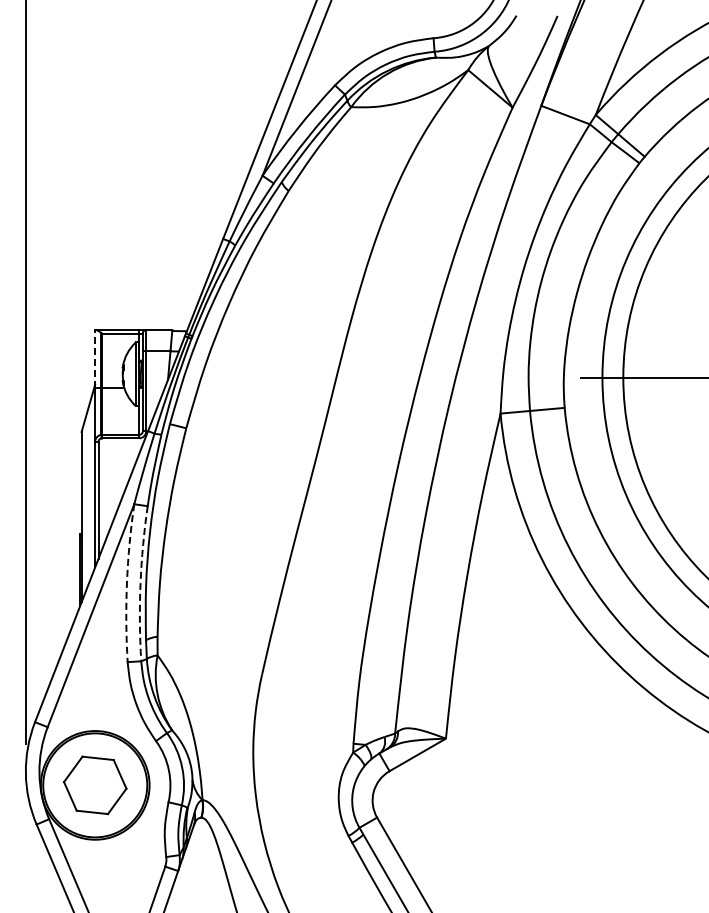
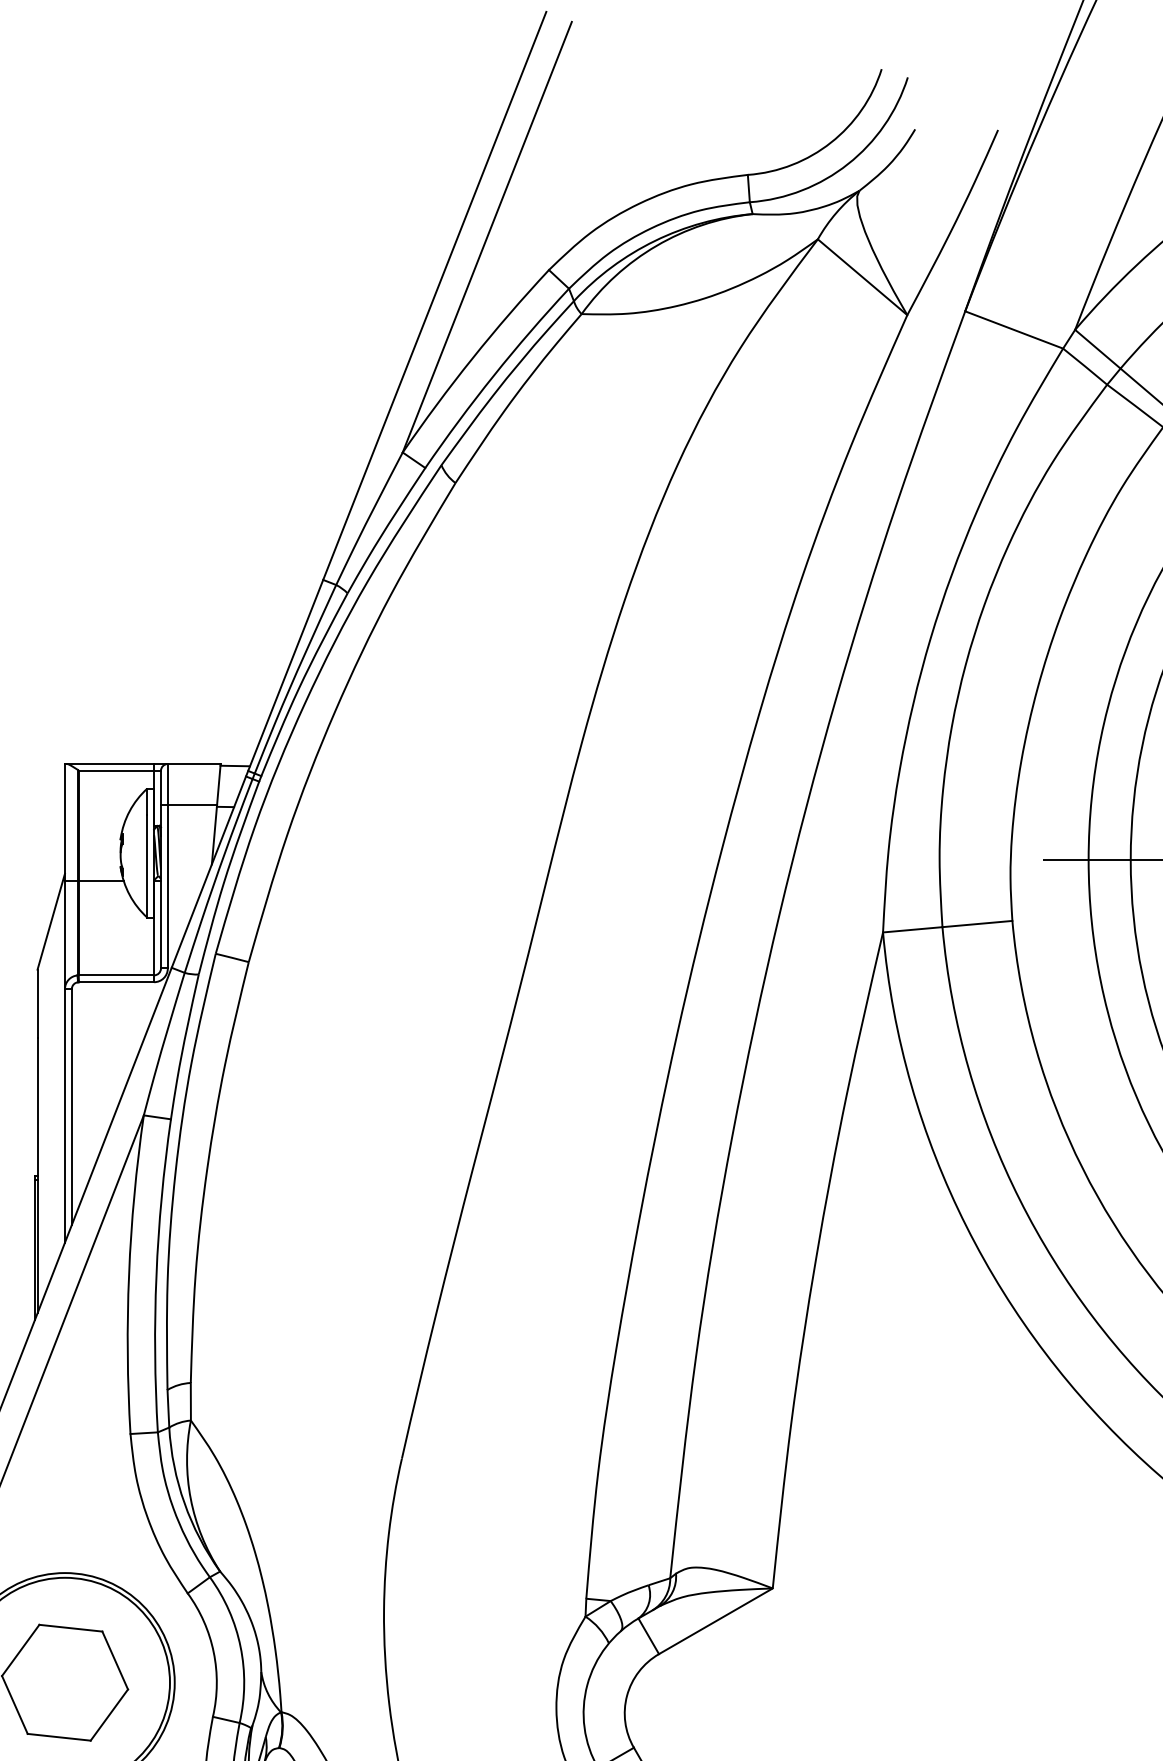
line: (95, 359) -> (65, 823), dashed -> solid
arc: (126, 583) -> (128, 1275), dashed -> solid
arc: (140, 583) -> (156, 1275), dashed -> solid

